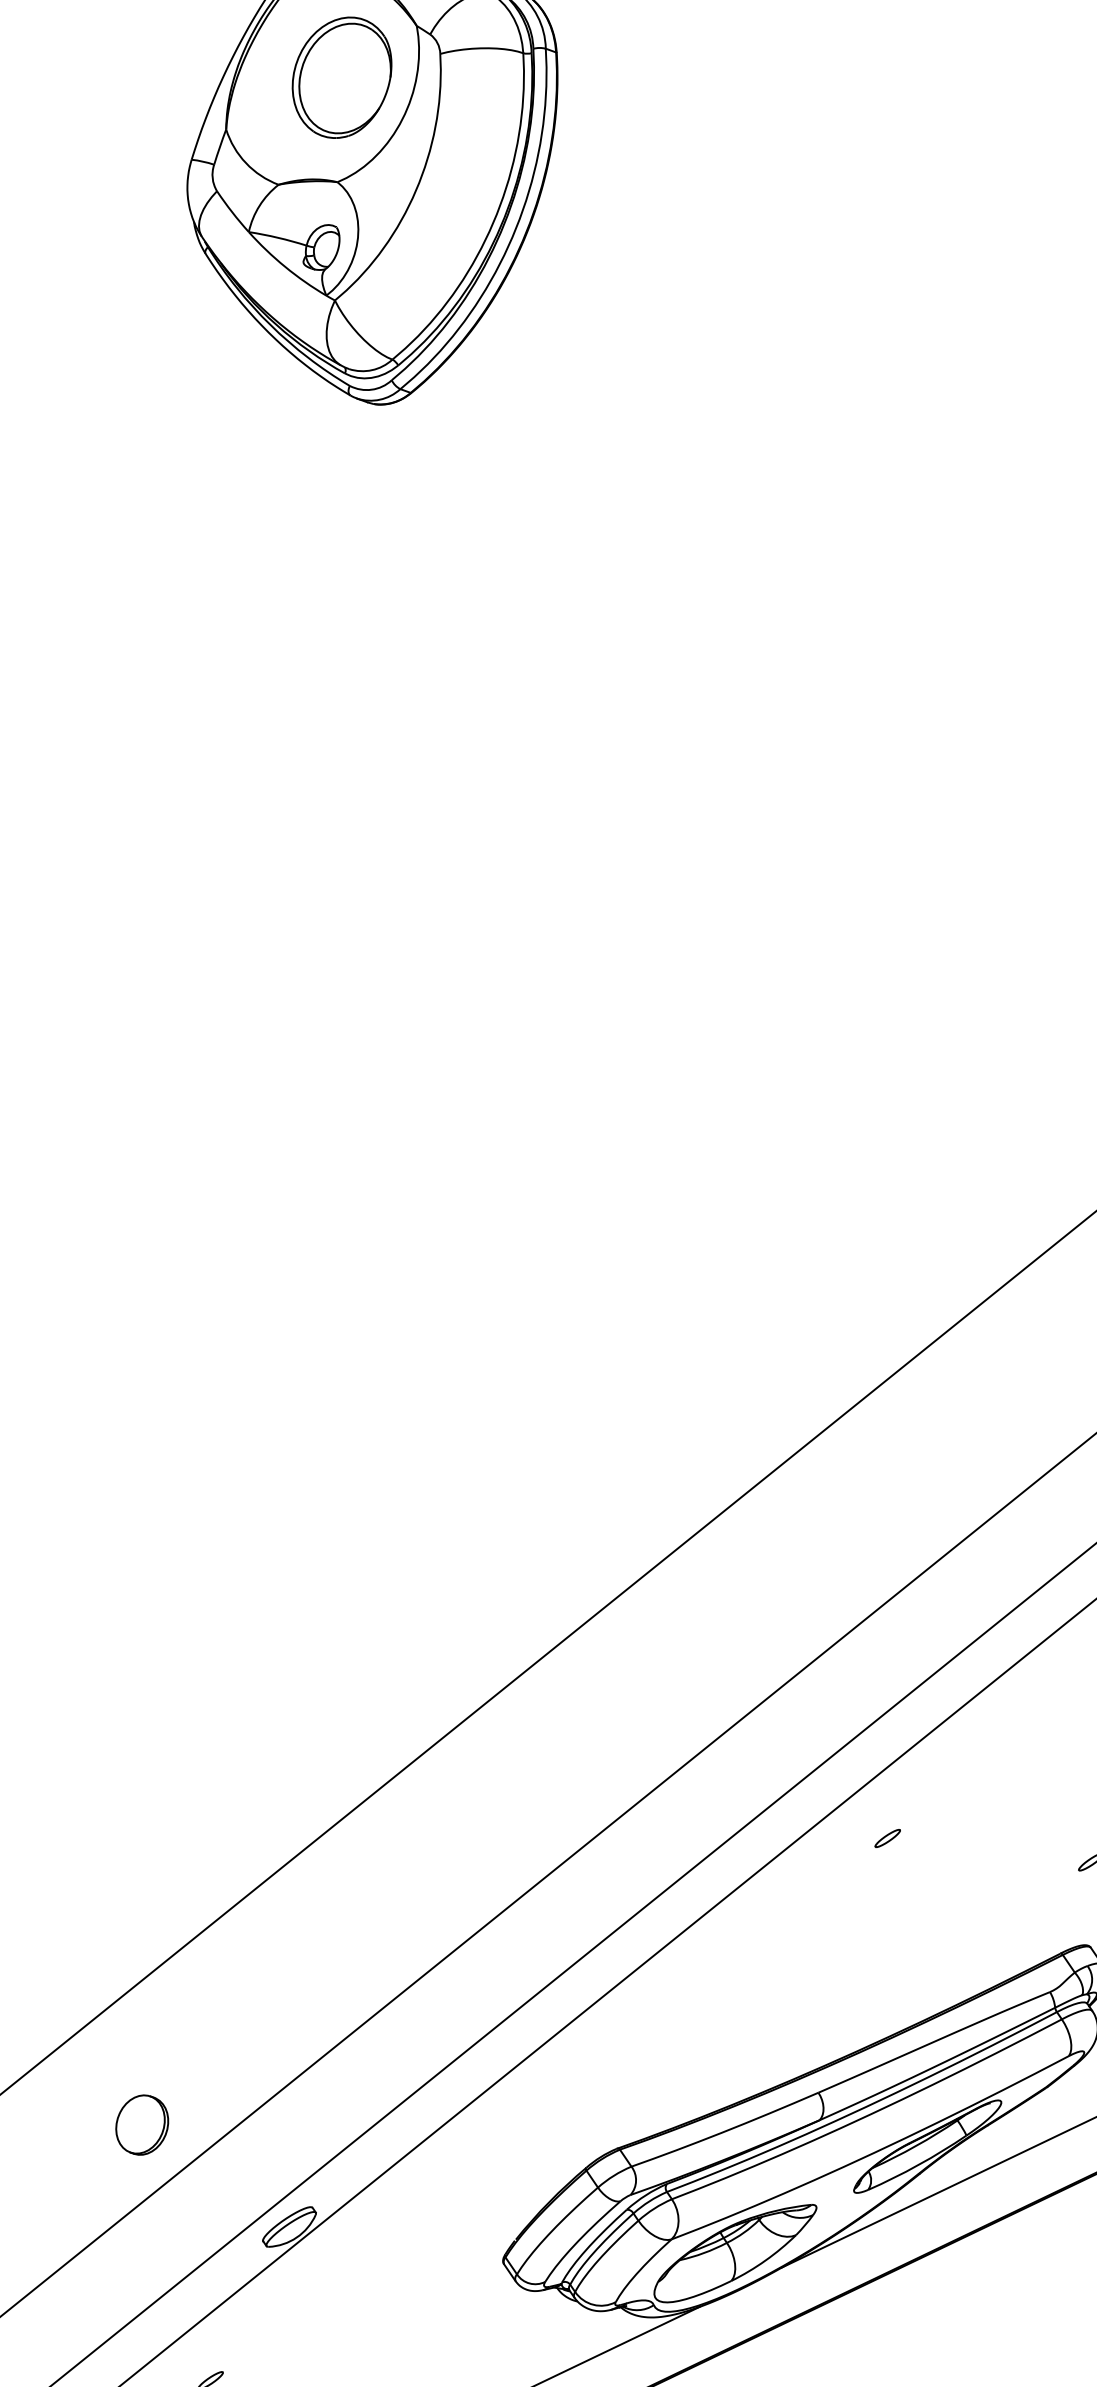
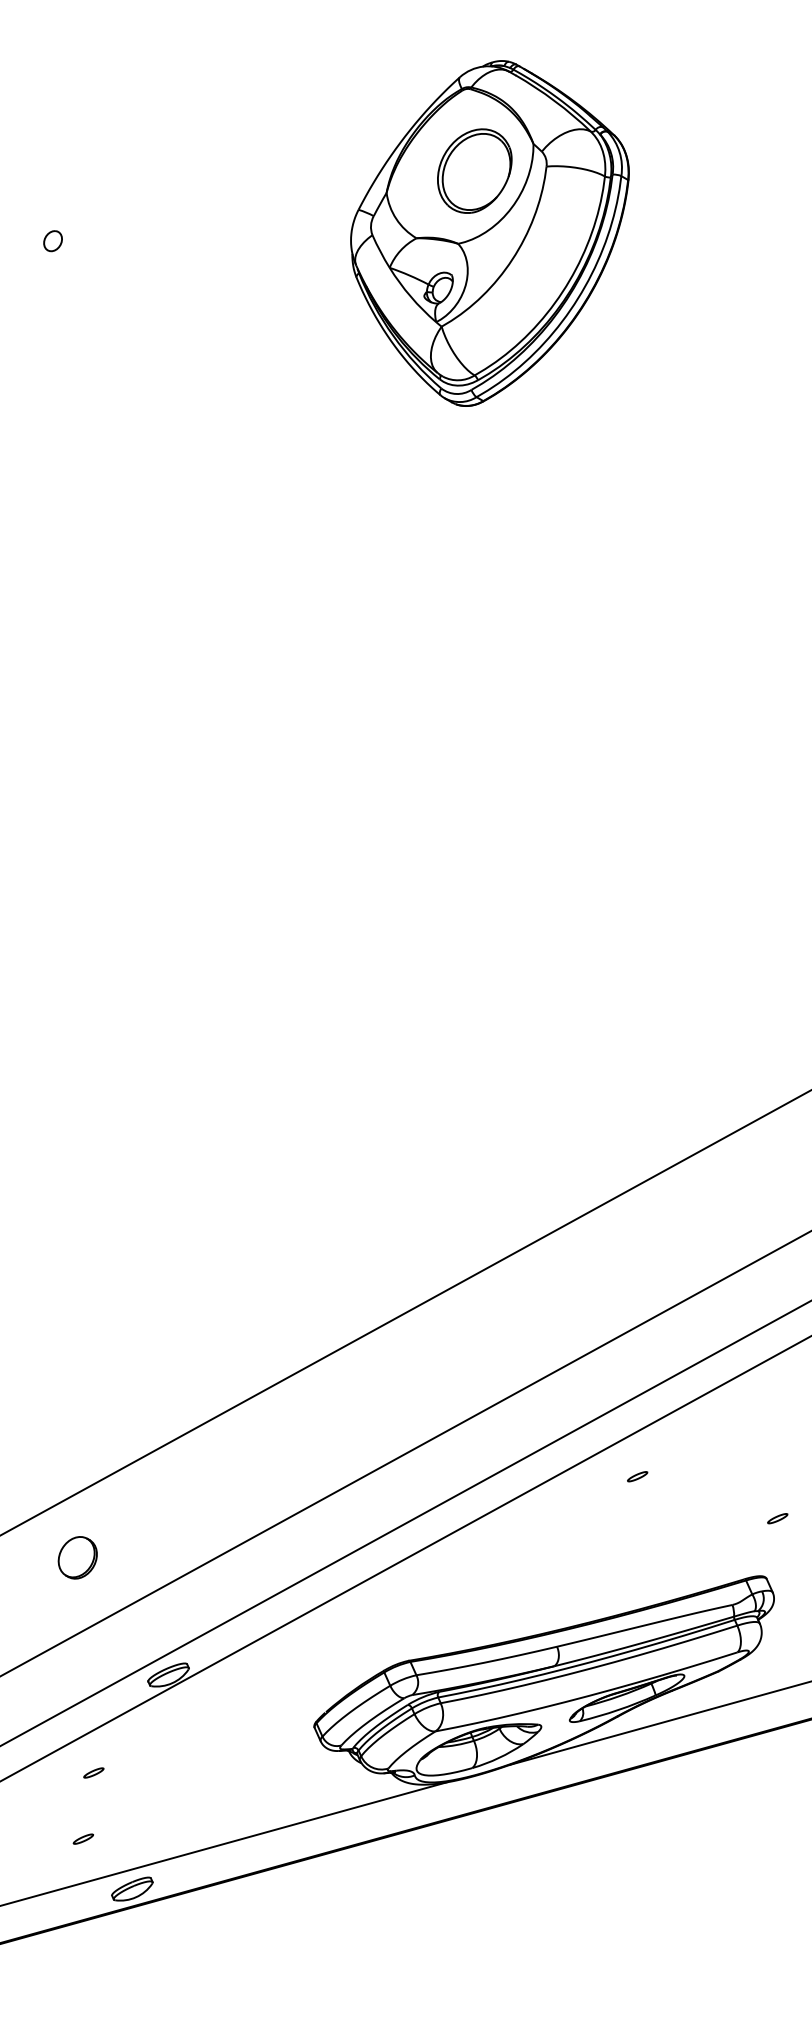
part: (141, 2124) -> (77, 1557), moved

